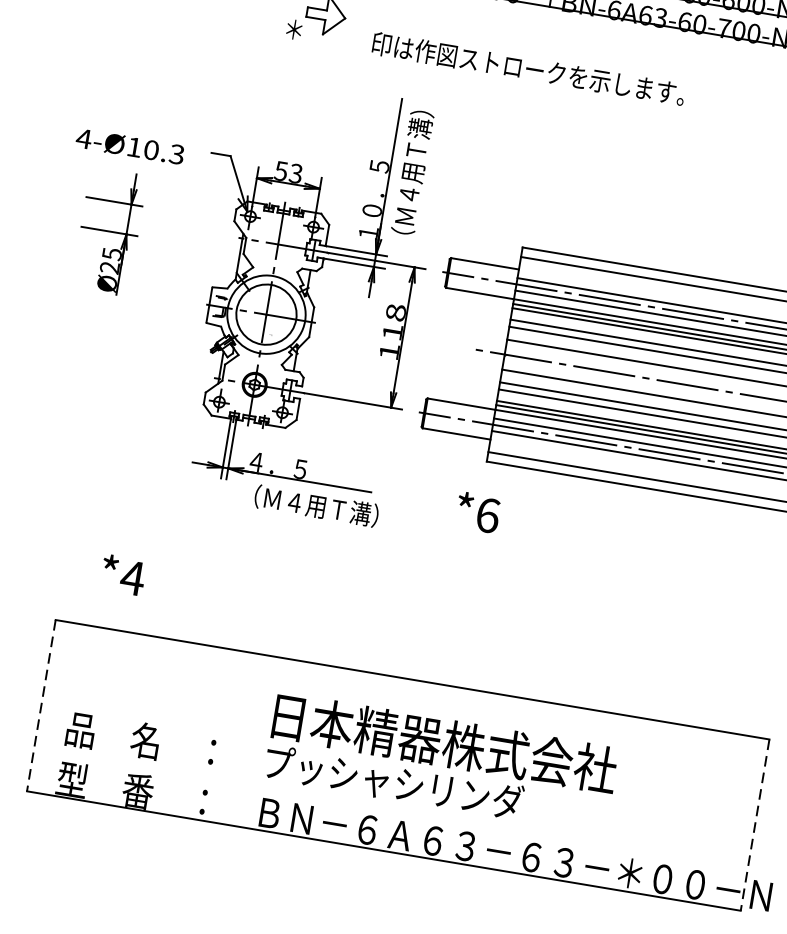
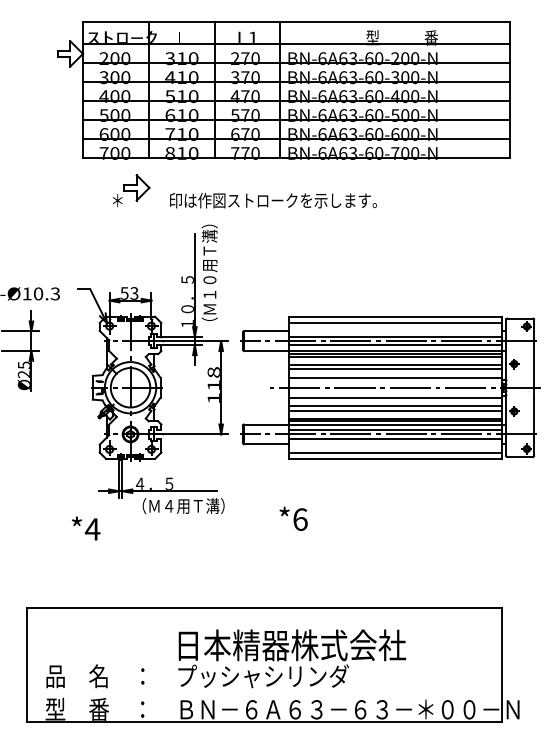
text: (417, 144) -> (209, 261), （Ｍ４用Ｔ溝） -> （Ｍ１０用Ｔ溝）
text: (477, 512) -> (293, 518), moved
text: (123, 575) -> (86, 528), moved
line: (41, 705) -> (27, 664), dashed -> solid
line: (755, 824) -> (501, 664), dashed -> solid

